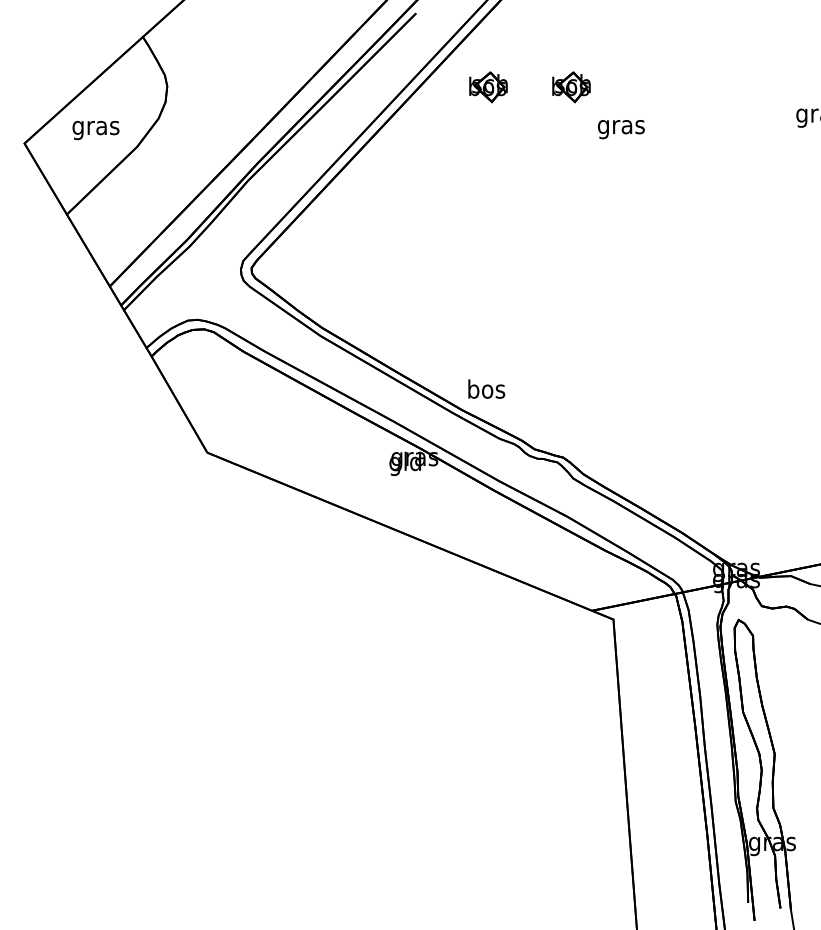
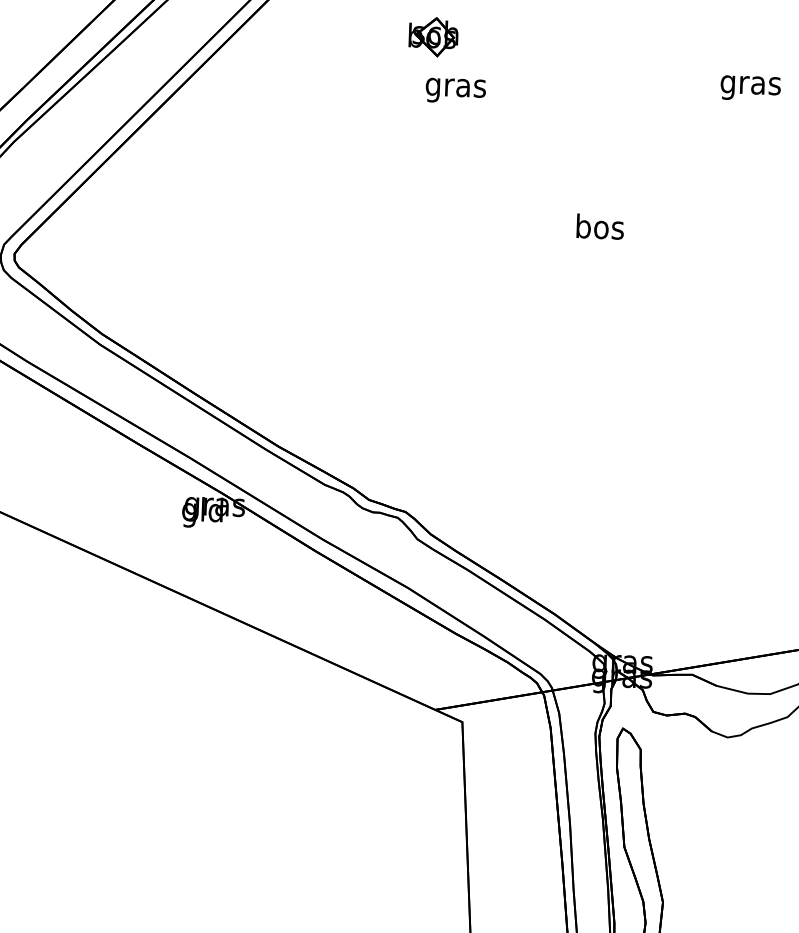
part: (488, 87) -> (327, 33), removed
text: (621, 129) -> (456, 90), moved
text: (486, 388) -> (600, 225), moved

